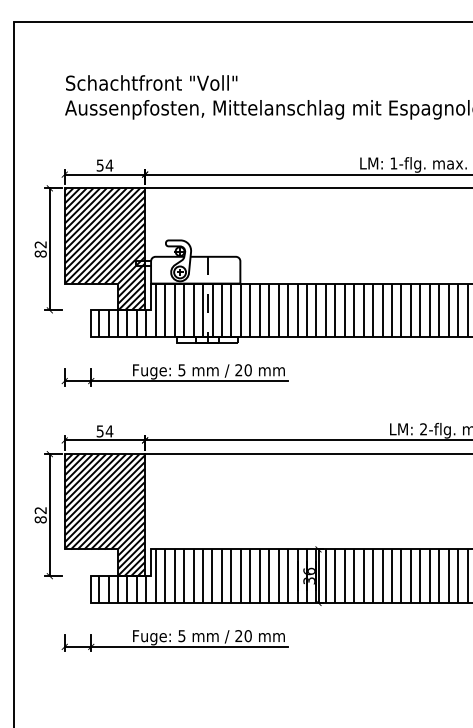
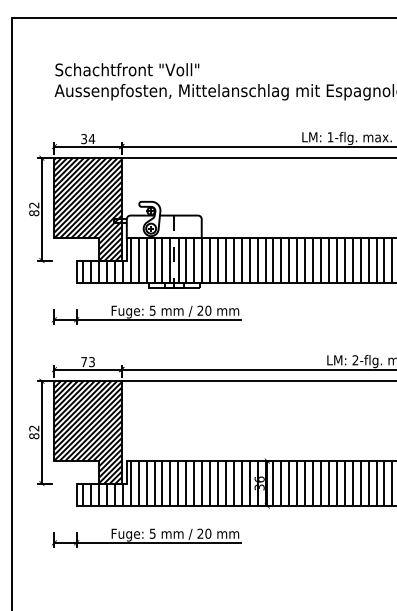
text: (99, 164) -> (83, 138), 54 -> 34
text: (105, 431) -> (88, 362), 54 -> 73

